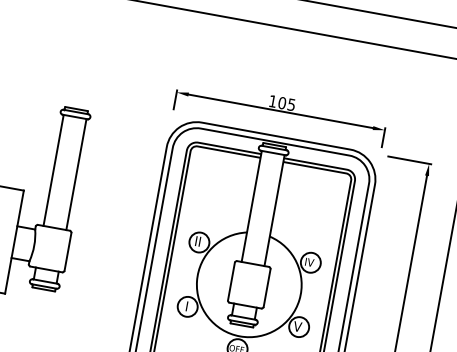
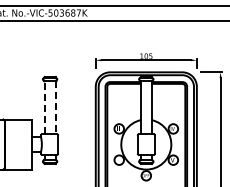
line: (53, 170) -> (44, 107), solid -> dashed
line: (76, 174) -> (55, 107), solid -> dashed

